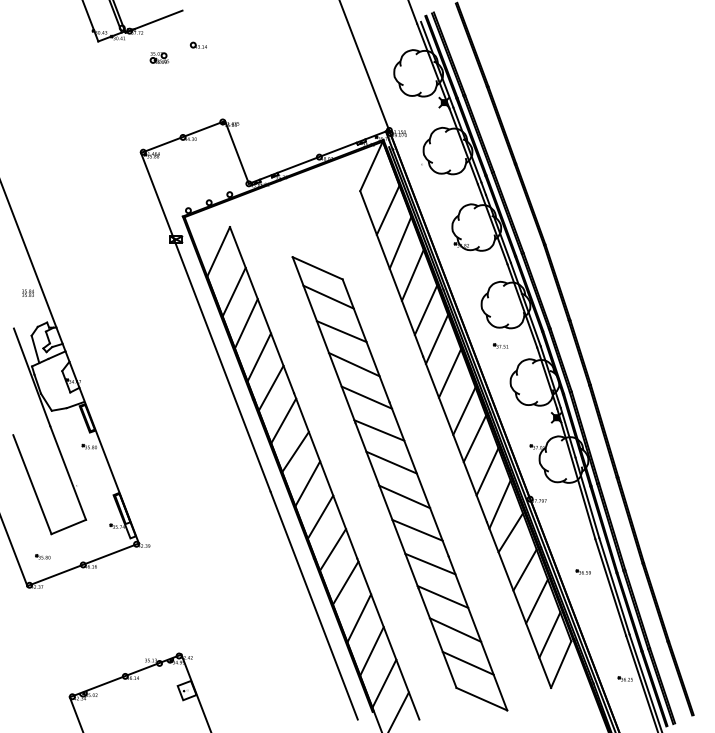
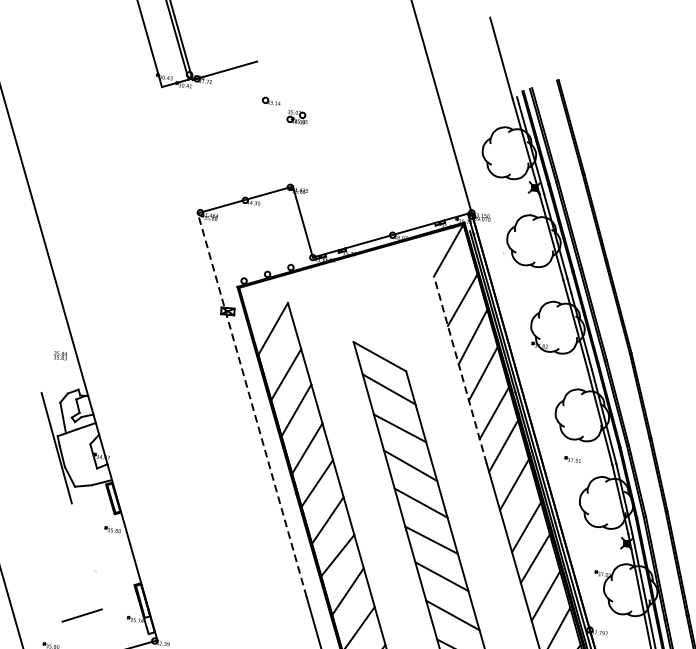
part: (159, 57) -> (297, 116), moved
line: (391, 273) -> (460, 369), solid -> dashed
line: (205, 322) -> (251, 405), solid -> dashed
line: (68, 472) -> (87, 555), removed
line: (32, 484) -> (46, 565), removed

